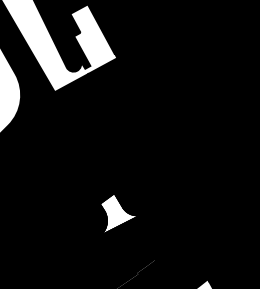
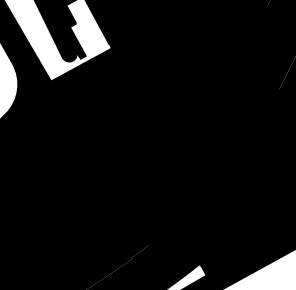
fill: (119, 214) -> (114, 200), added

